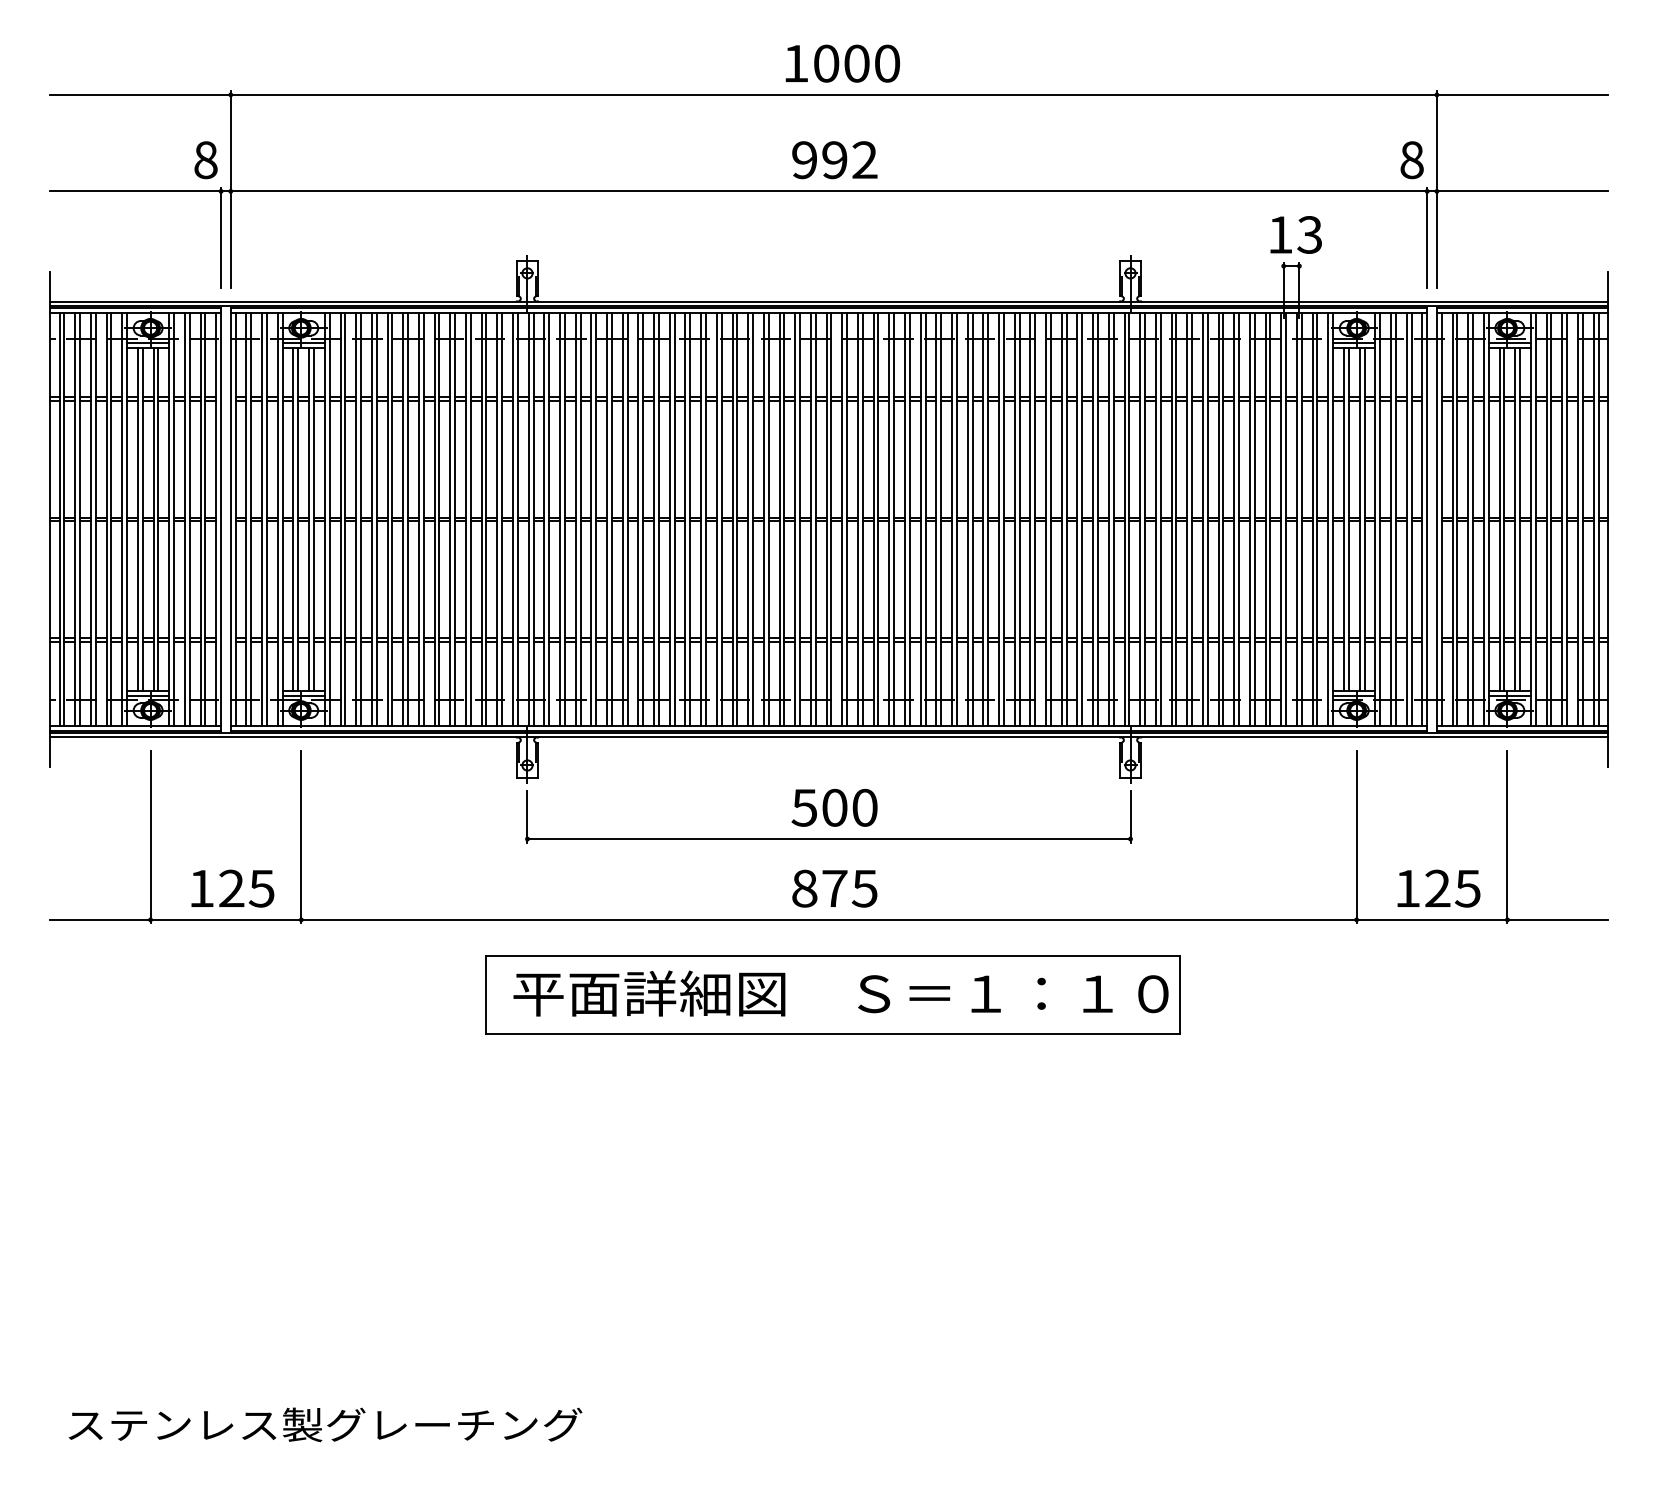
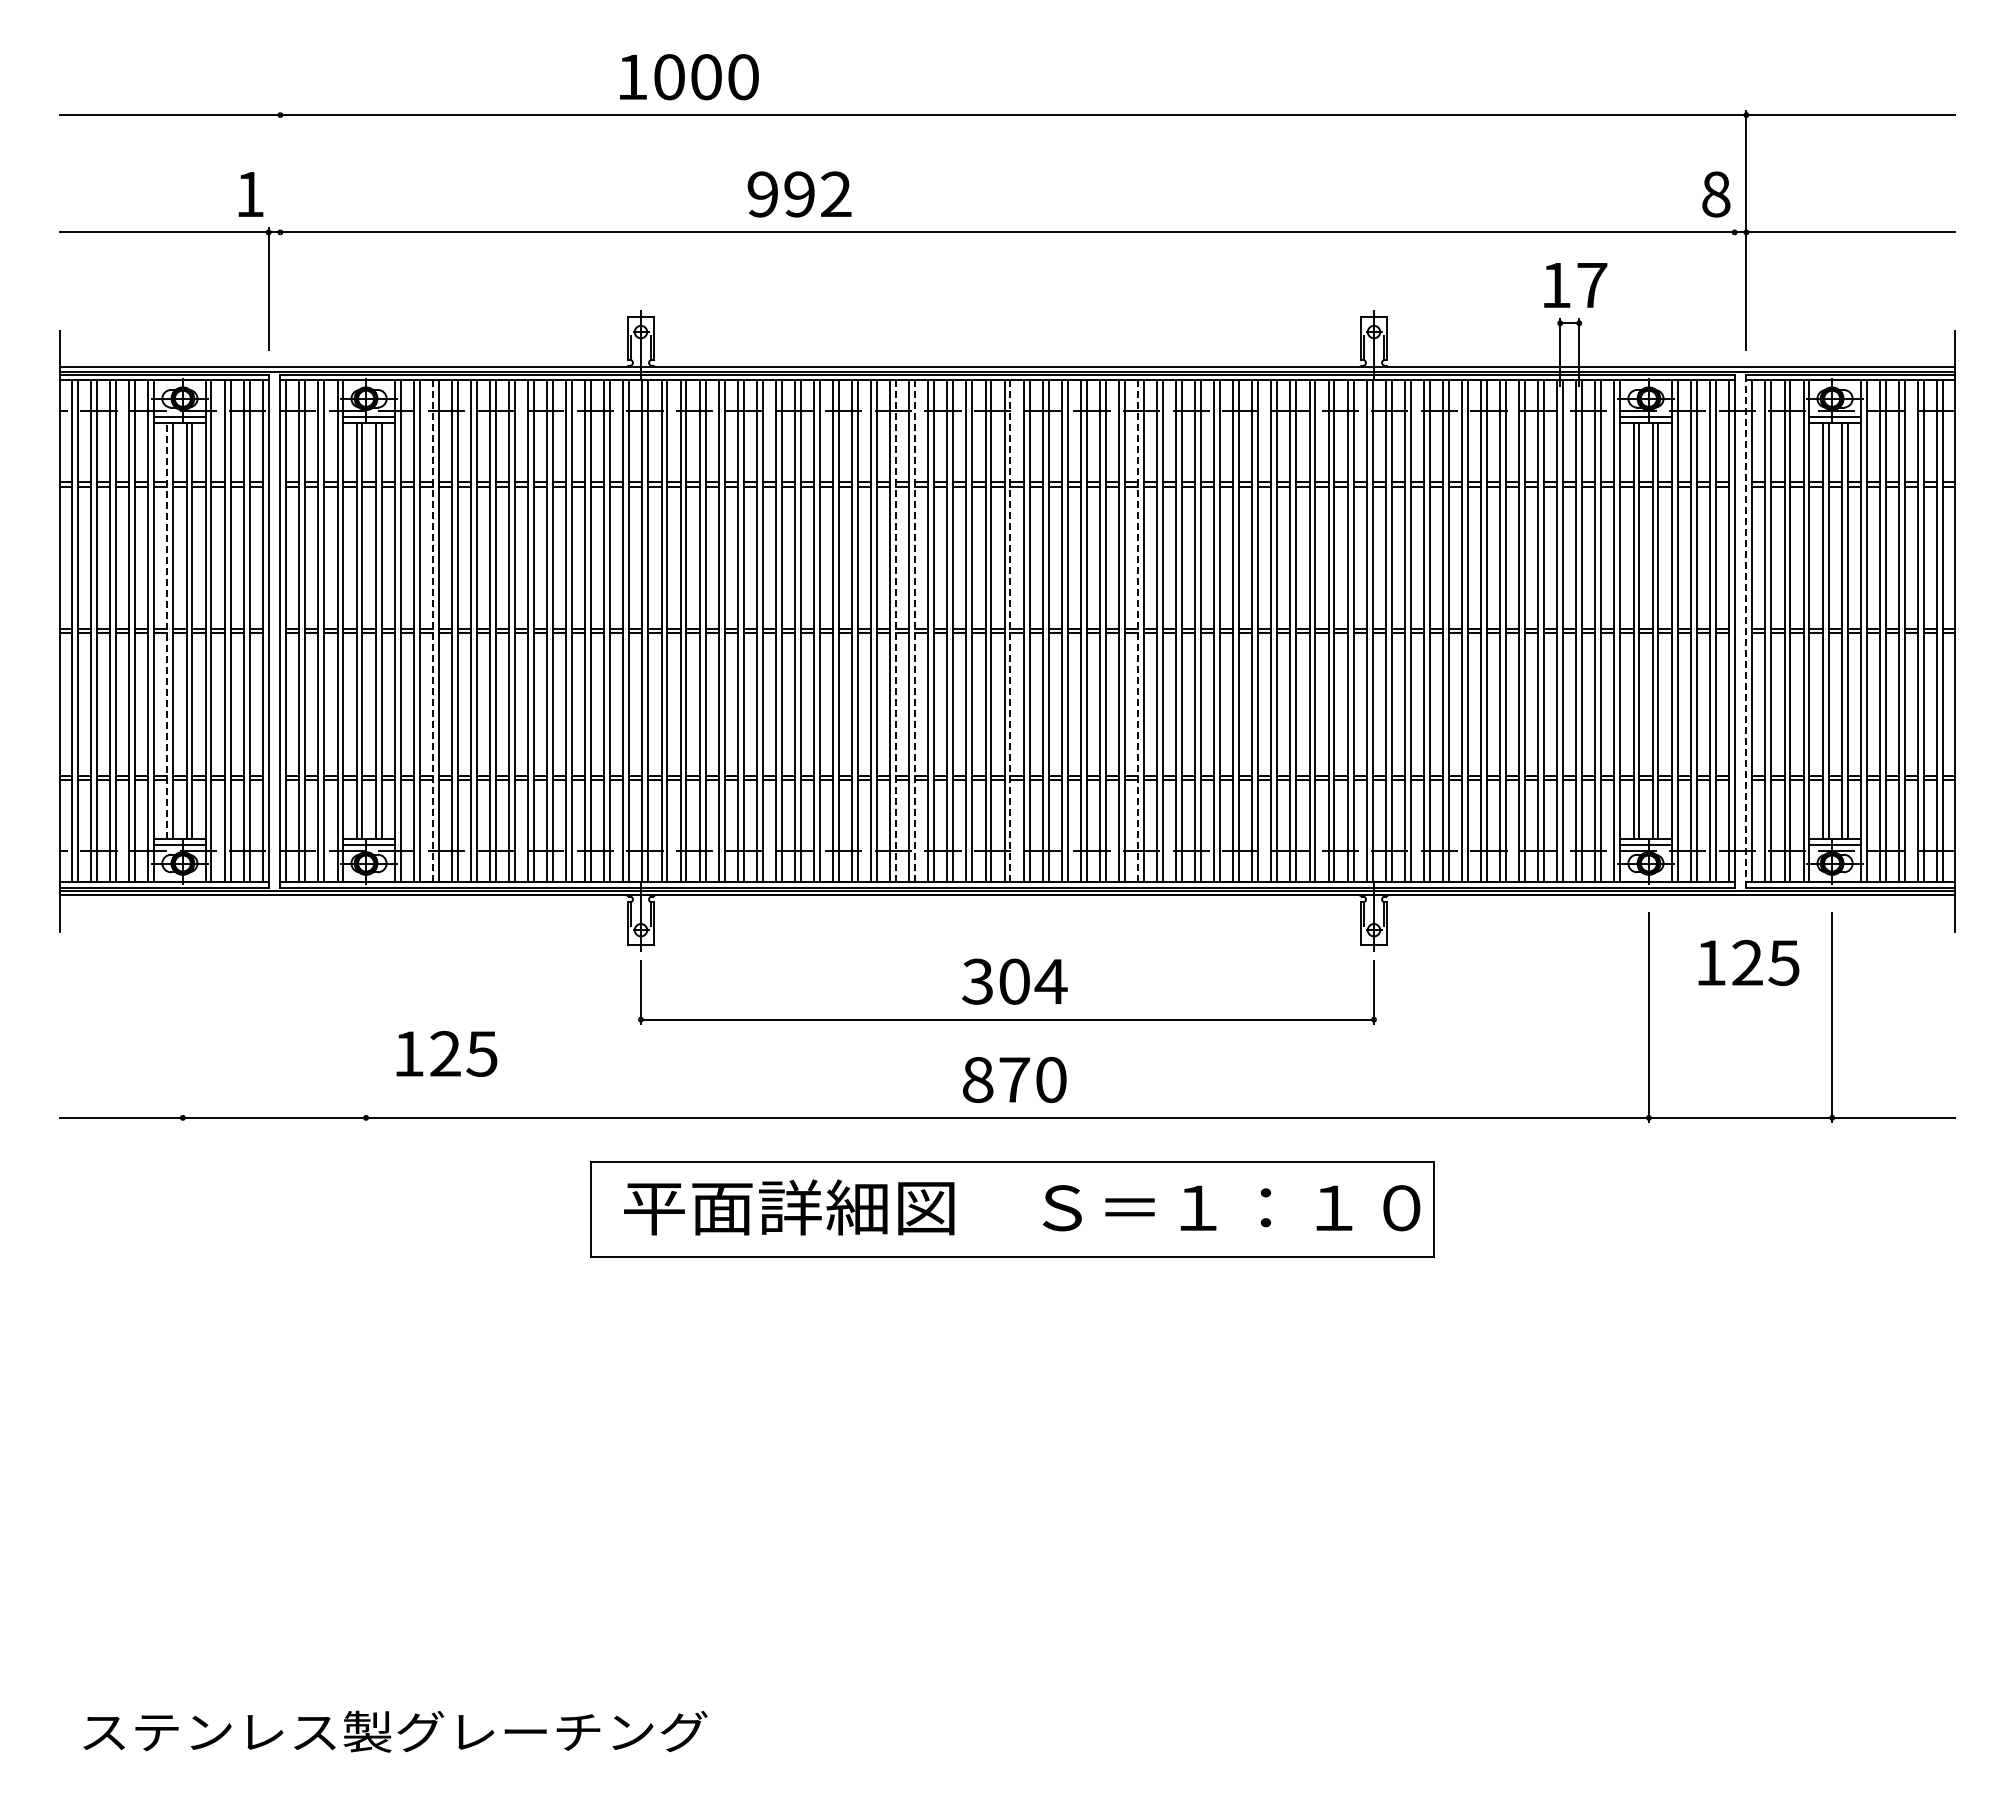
text: (842, 63) -> (689, 77), moved
text: (206, 160) -> (250, 194), 8 -> 1
text: (834, 160) -> (799, 194), moved
line: (230, 189) -> (280, 229), removed
text: (1309, 235) -> (1591, 285), 13 -> 17
line: (1427, 237) -> (1734, 288), removed
line: (137, 518) -> (167, 630), solid -> dashed
line: (355, 519) -> (432, 631), solid -> dashed
line: (737, 519) -> (896, 631), solid -> dashed
line: (753, 519) -> (915, 631), solid -> dashed
line: (831, 519) -> (1010, 631), solid -> dashed
line: (935, 519) -> (1137, 631), solid -> dashed
line: (1436, 519) -> (1746, 631), solid -> dashed
text: (834, 807) -> (1014, 981), 500 -> 304
line: (150, 837) -> (182, 1017), removed
line: (301, 837) -> (366, 1017), removed
text: (232, 888) -> (446, 1053), moved
text: (864, 888) -> (1050, 1079), 875 -> 870
text: (1438, 888) -> (1748, 962), moved

